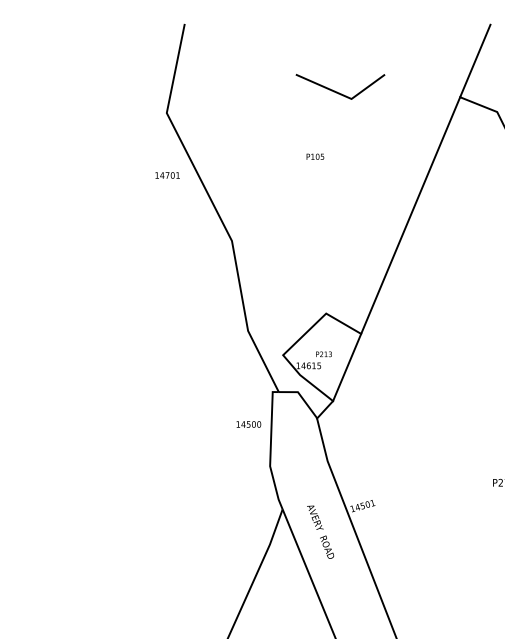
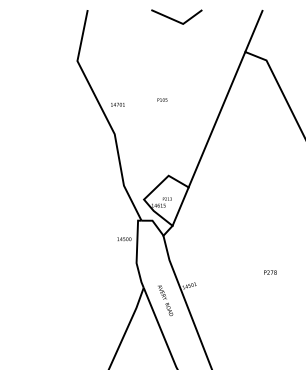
line: (338, 91) -> (175, 19), moved
text: (315, 155) -> (162, 99), moved
text: (166, 175) -> (117, 104), moved

